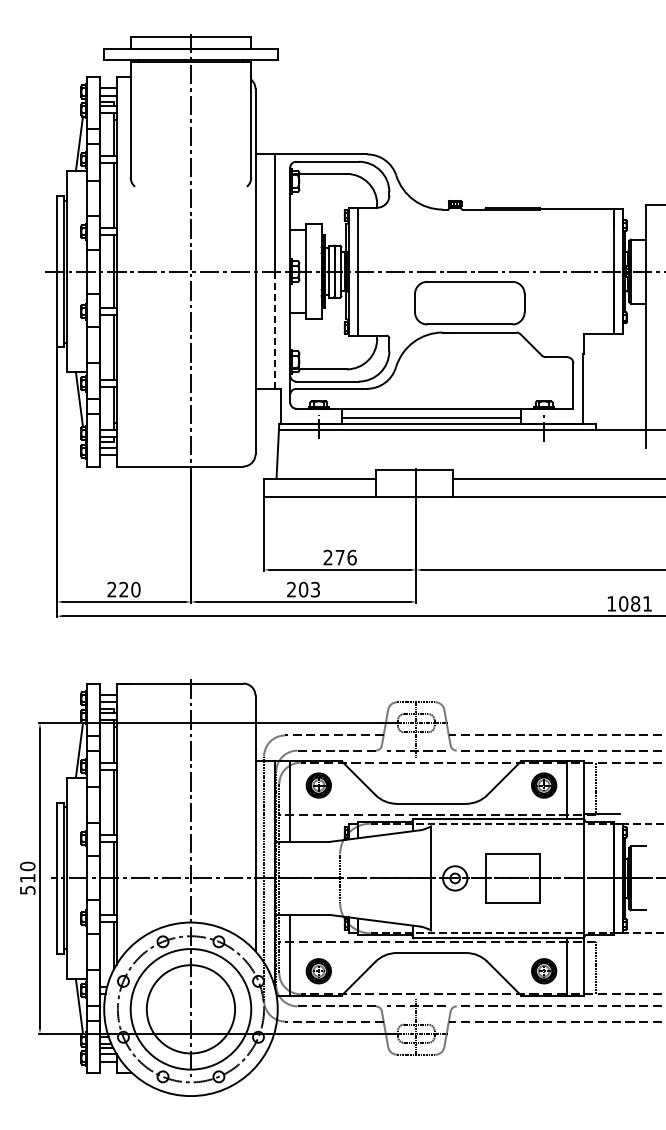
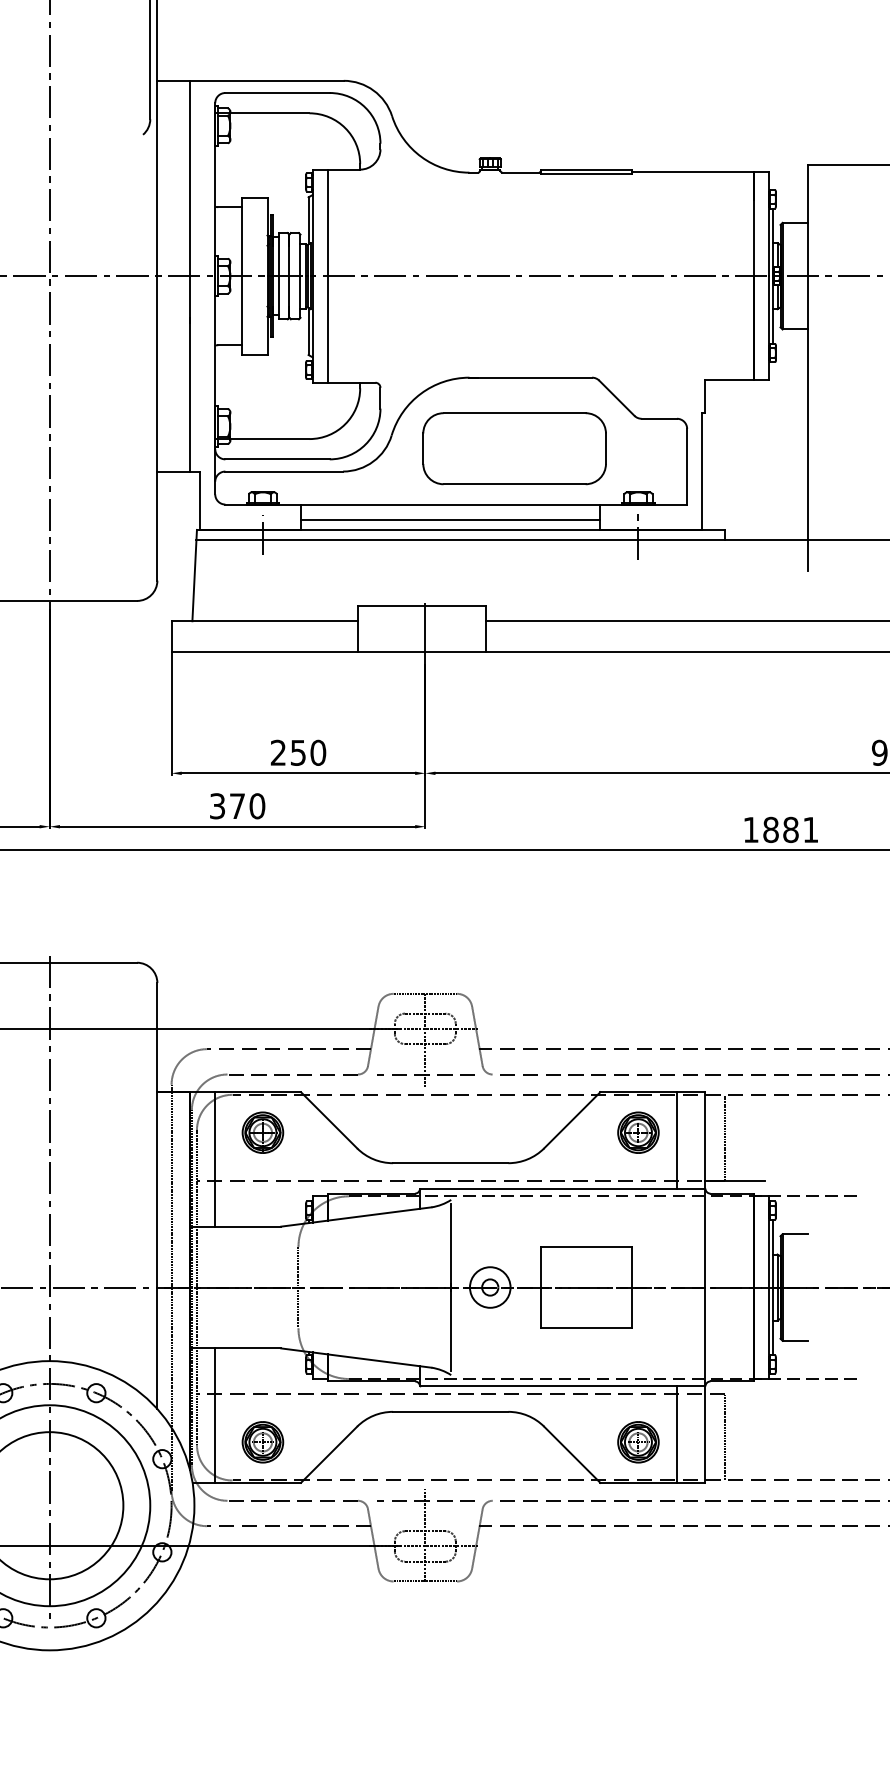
part: (469, 303) -> (514, 449), moved
line: (275, 330) -> (190, 374), dashed -> solid
text: (345, 557) -> (307, 752), 276 -> 250
text: (303, 589) -> (237, 805), 203 -> 370
text: (623, 603) -> (770, 829), 1081 -> 1881

